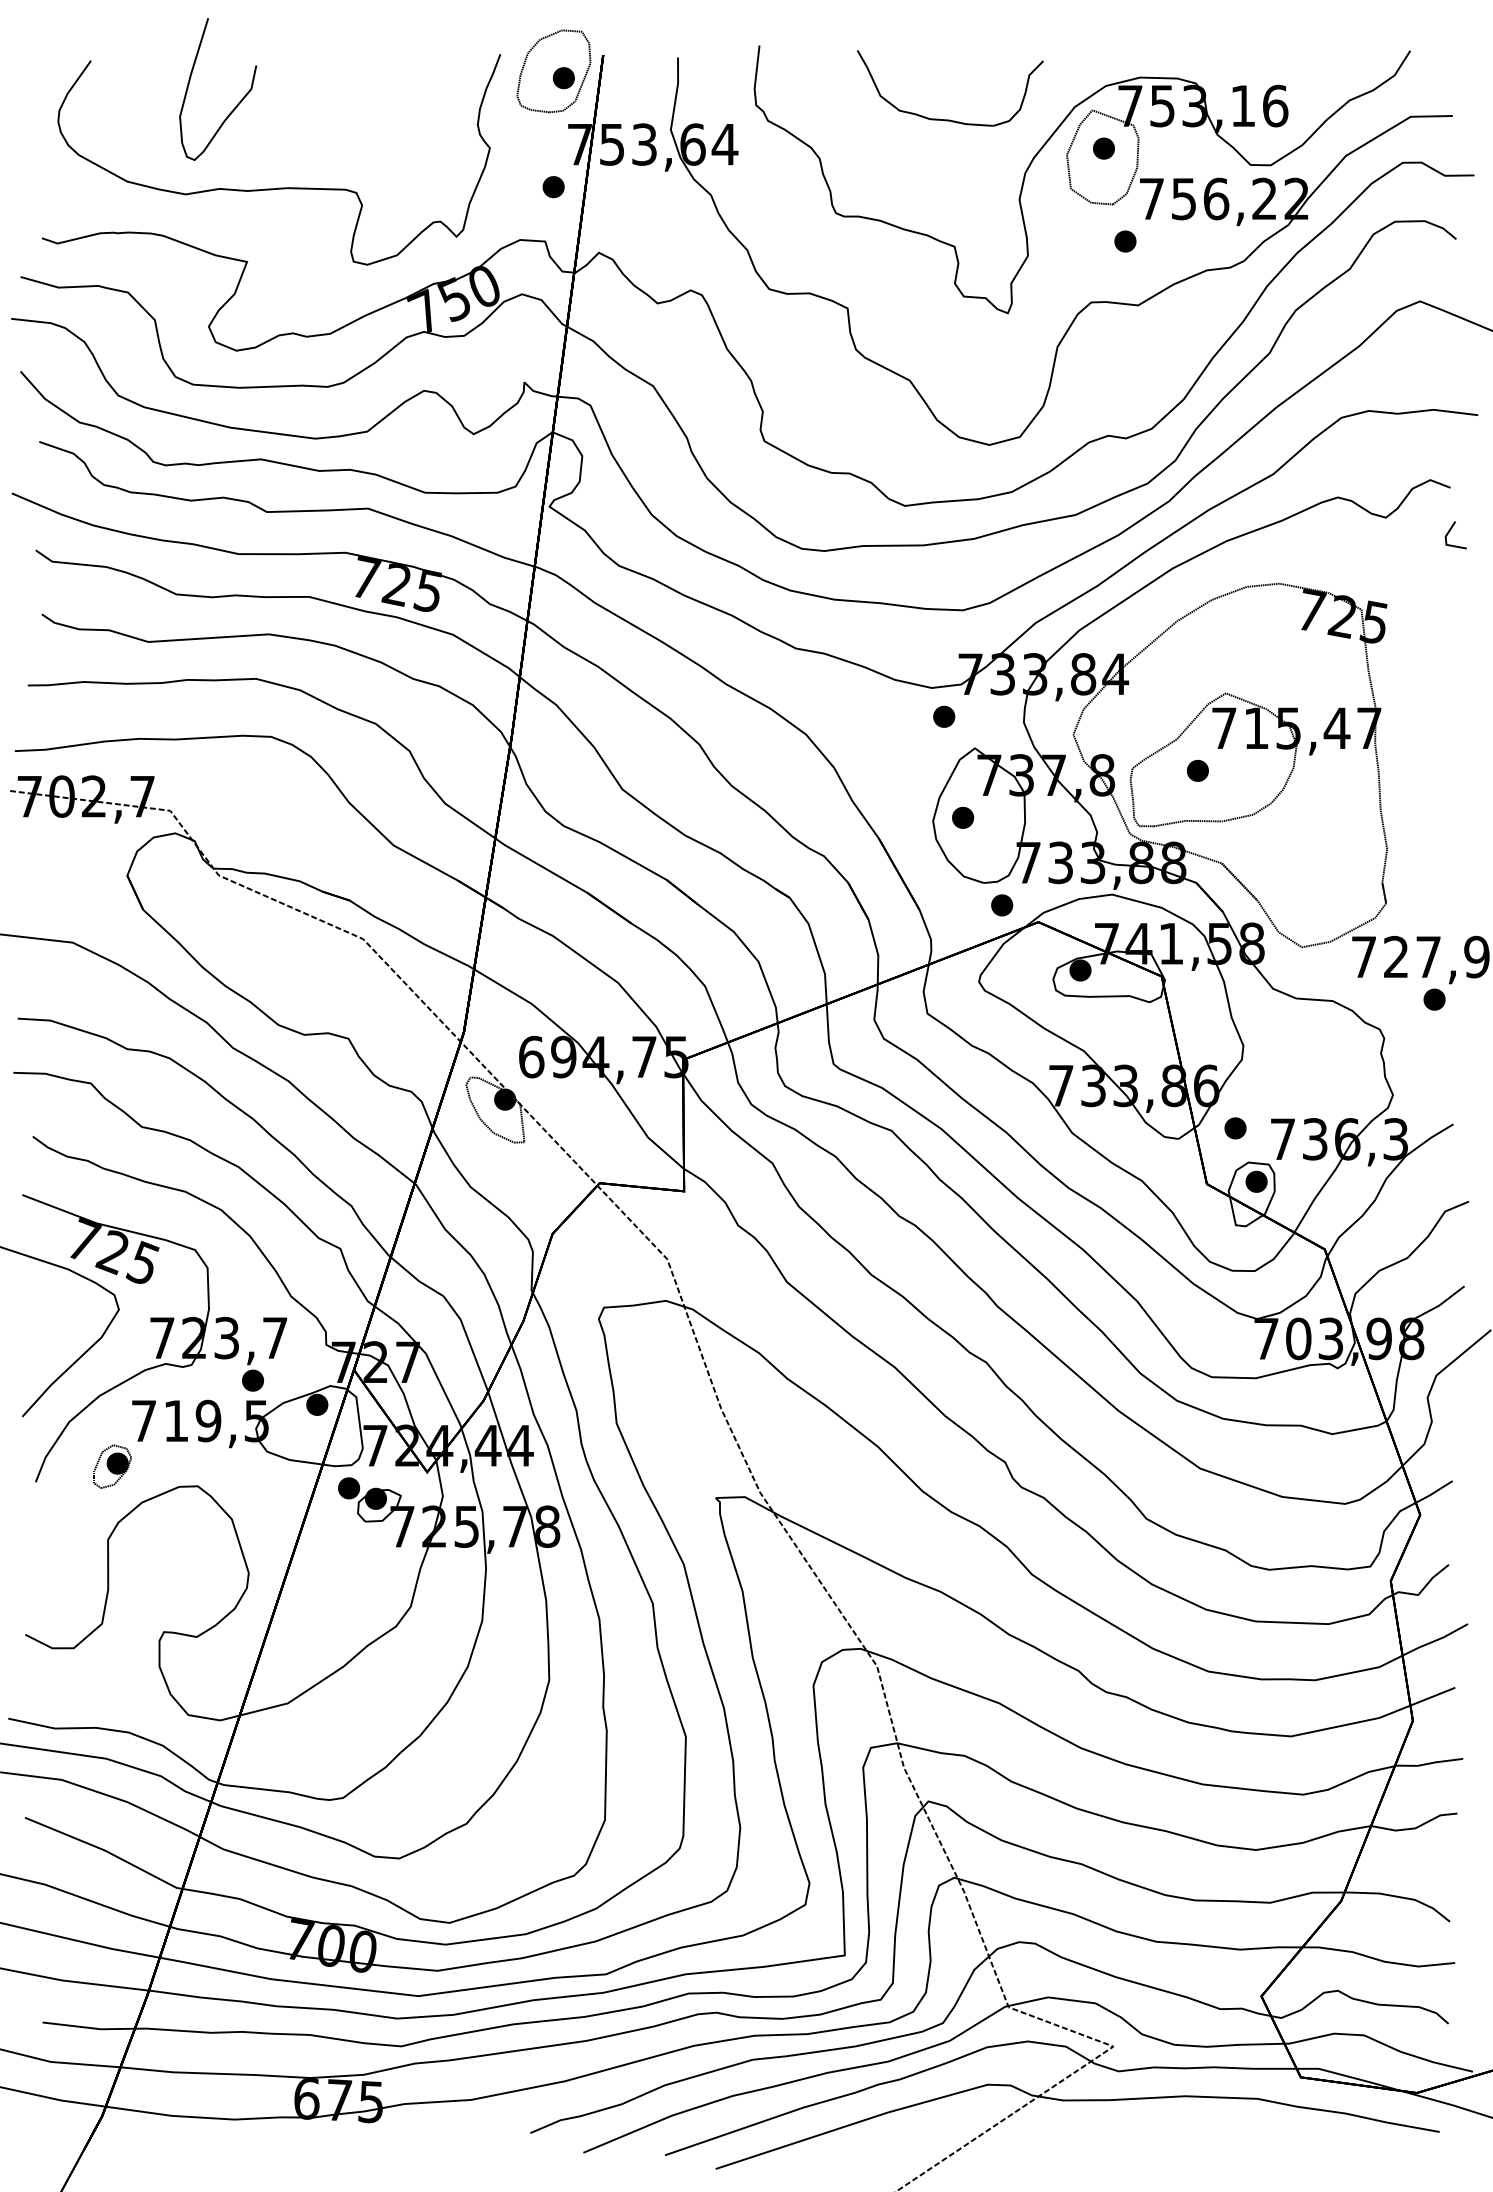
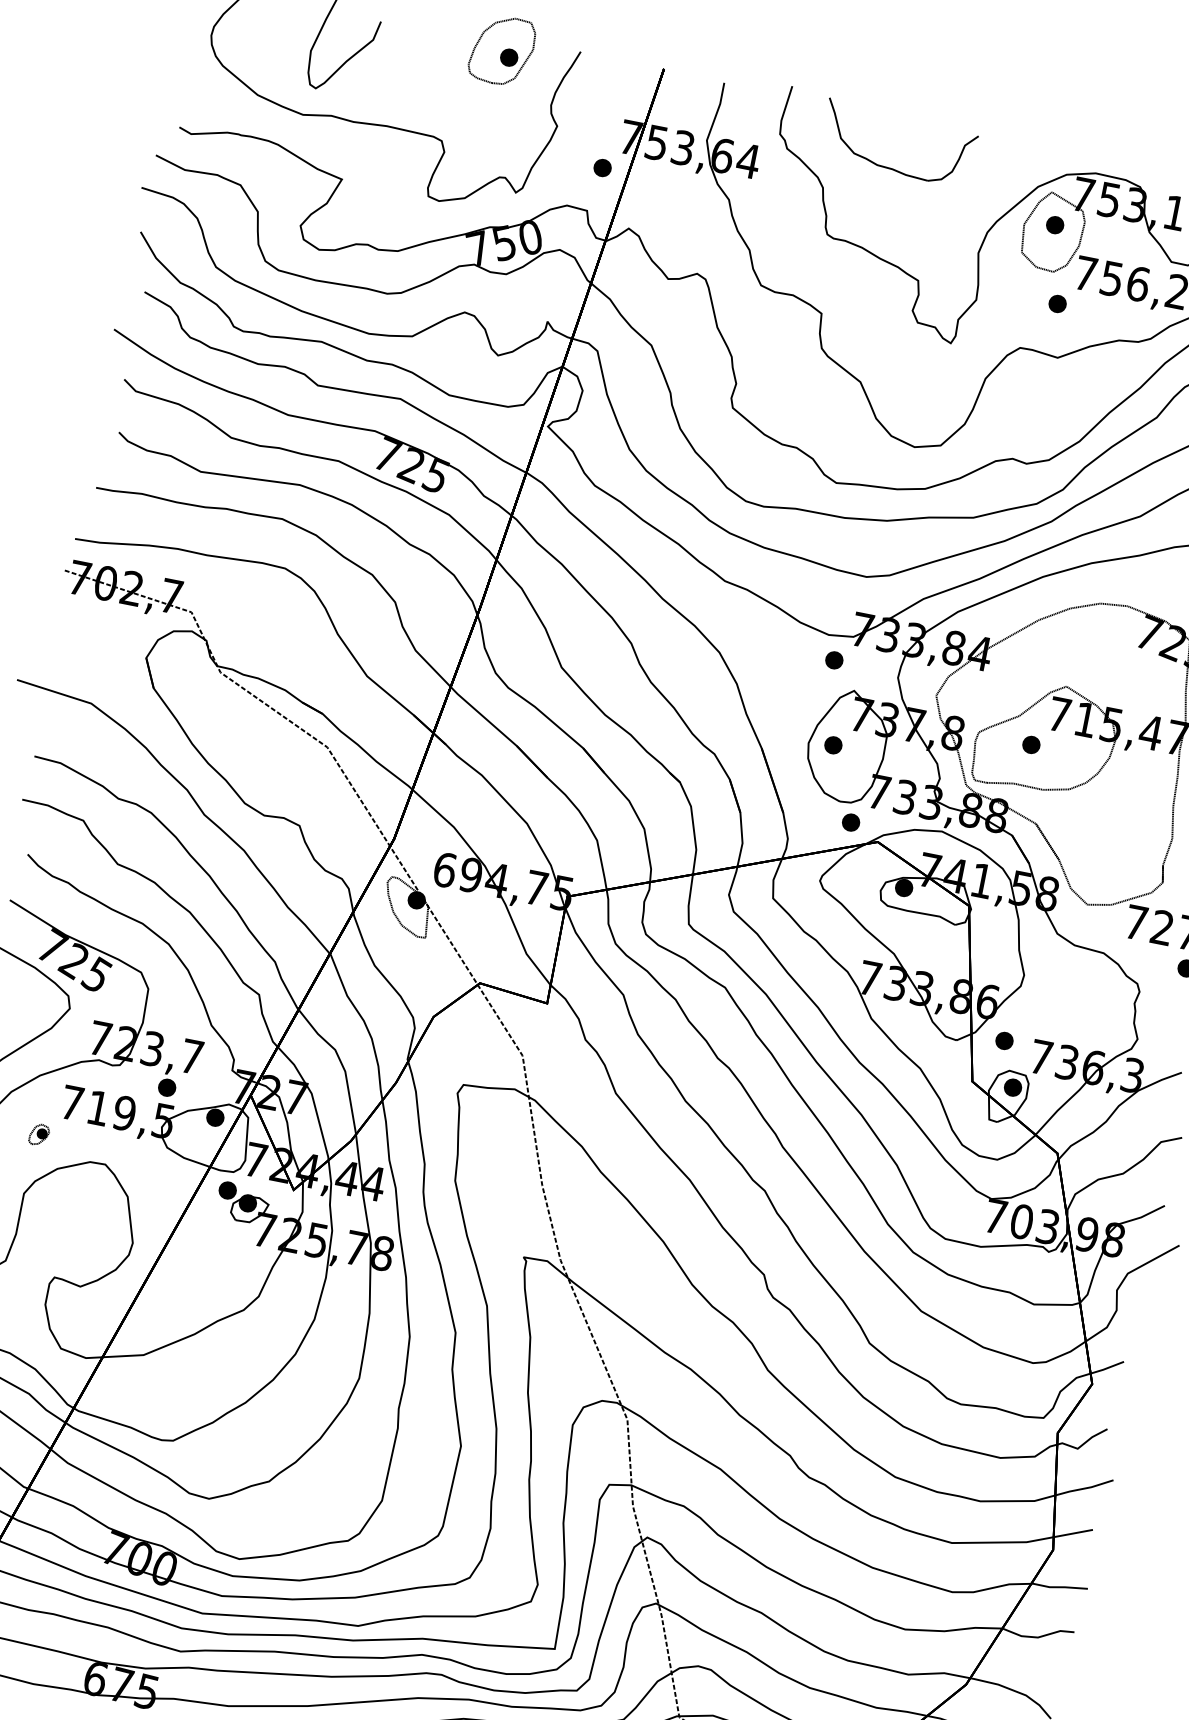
part: (553, 71) -> (501, 50), moved
part: (950, 119) -> (893, 168), moved
part: (112, 1466) -> (39, 1134), size x0.6

